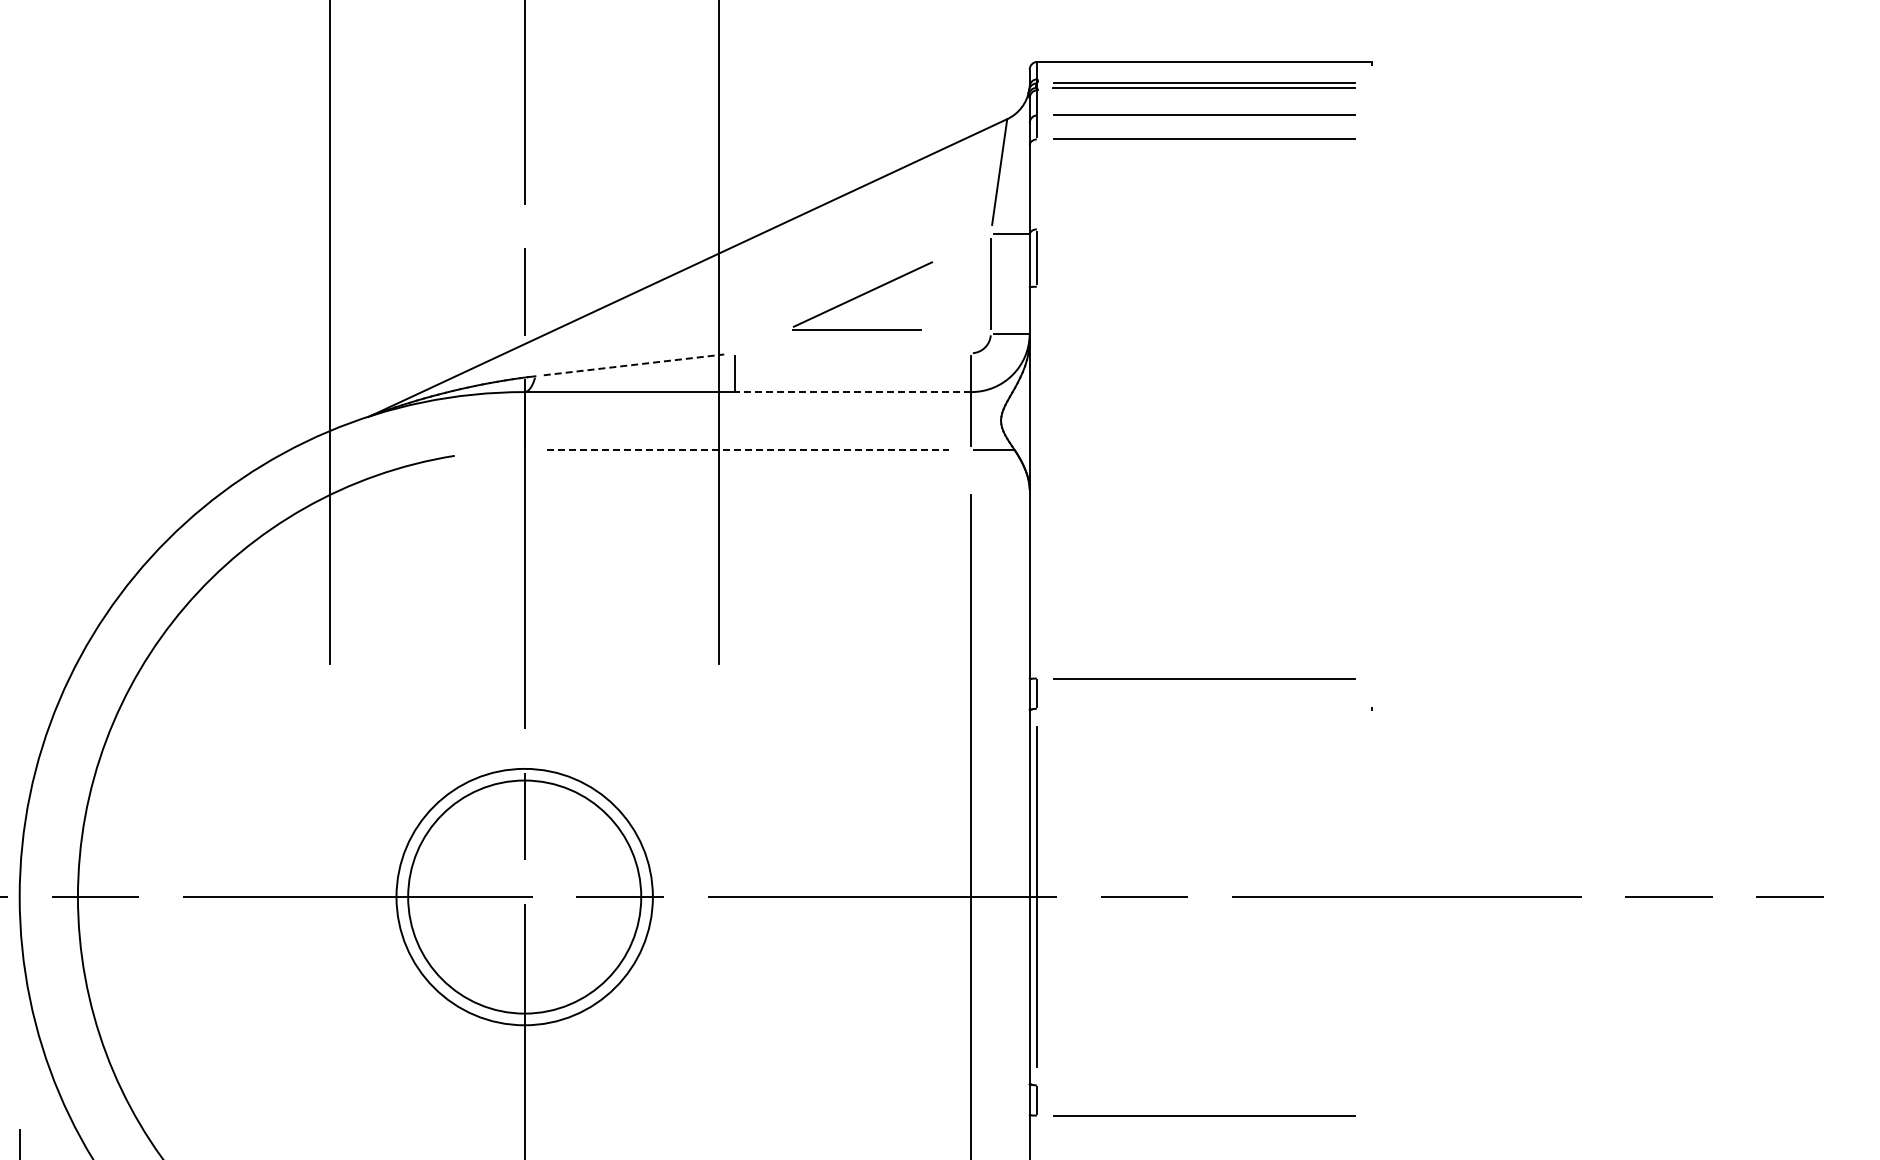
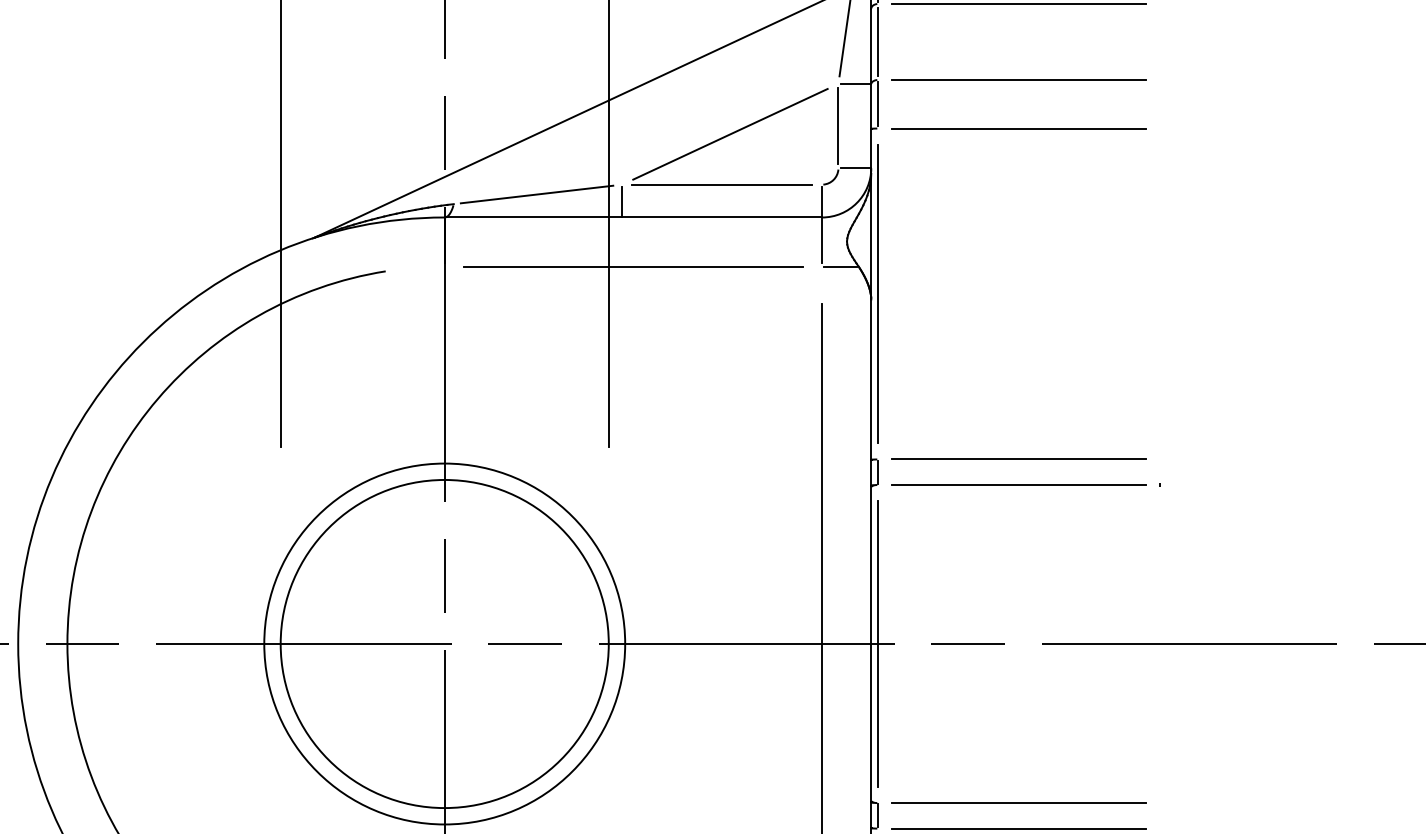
line: (1037, 183) -> (877, 41), added
line: (1204, 229) -> (1018, 80), added
line: (1204, 286) -> (1018, 128), added
part: (862, 295) -> (730, 135), size x1.67
line: (634, 364) -> (537, 194), dashed -> solid
line: (852, 392) -> (721, 217), dashed -> solid
line: (748, 450) -> (633, 266), dashed -> solid
line: (1037, 482) -> (877, 293), added
line: (1204, 708) -> (1018, 484), added
circle: (524, 896) -> (444, 643), size x1.67
circle: (524, 896) -> (444, 643), size x1.67
line: (1204, 1085) -> (1018, 803), added

